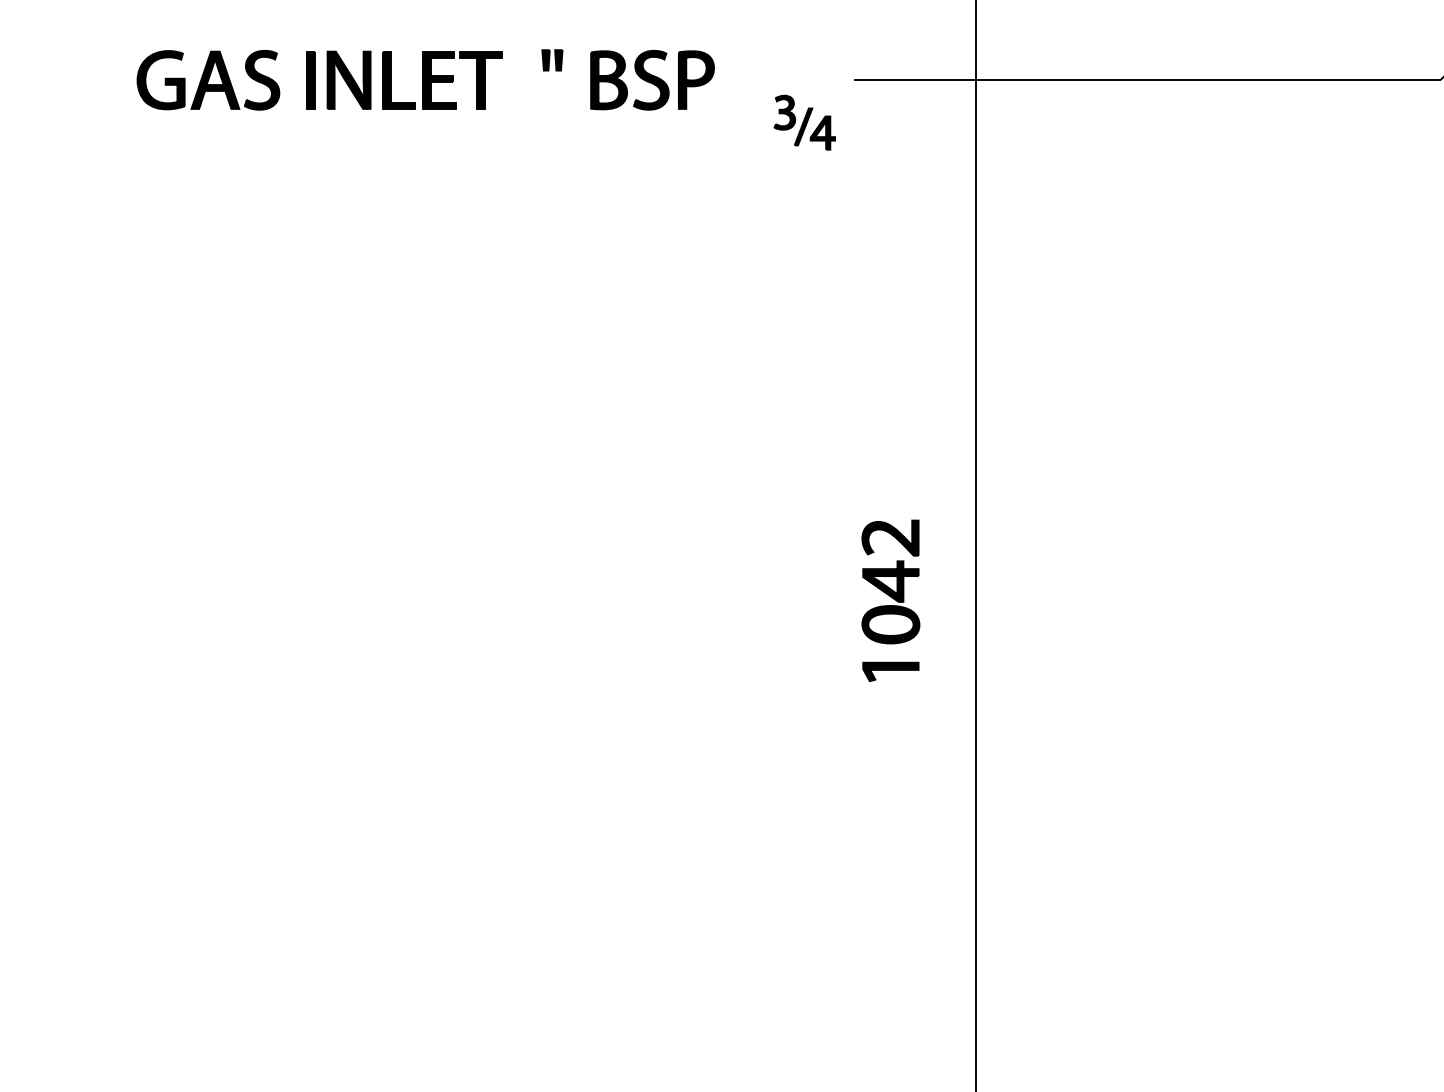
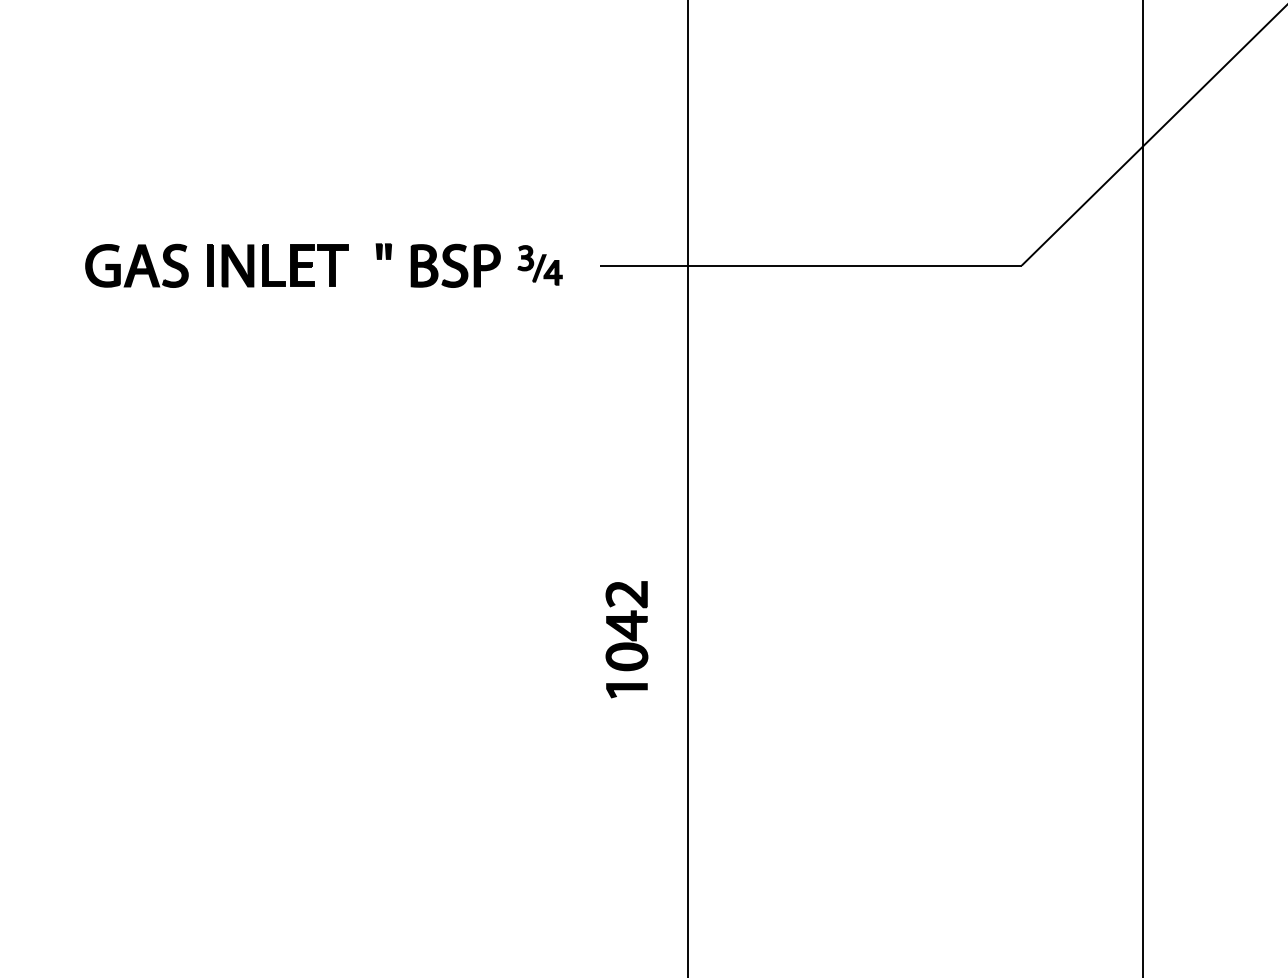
part: (803, 122) -> (539, 265), moved

